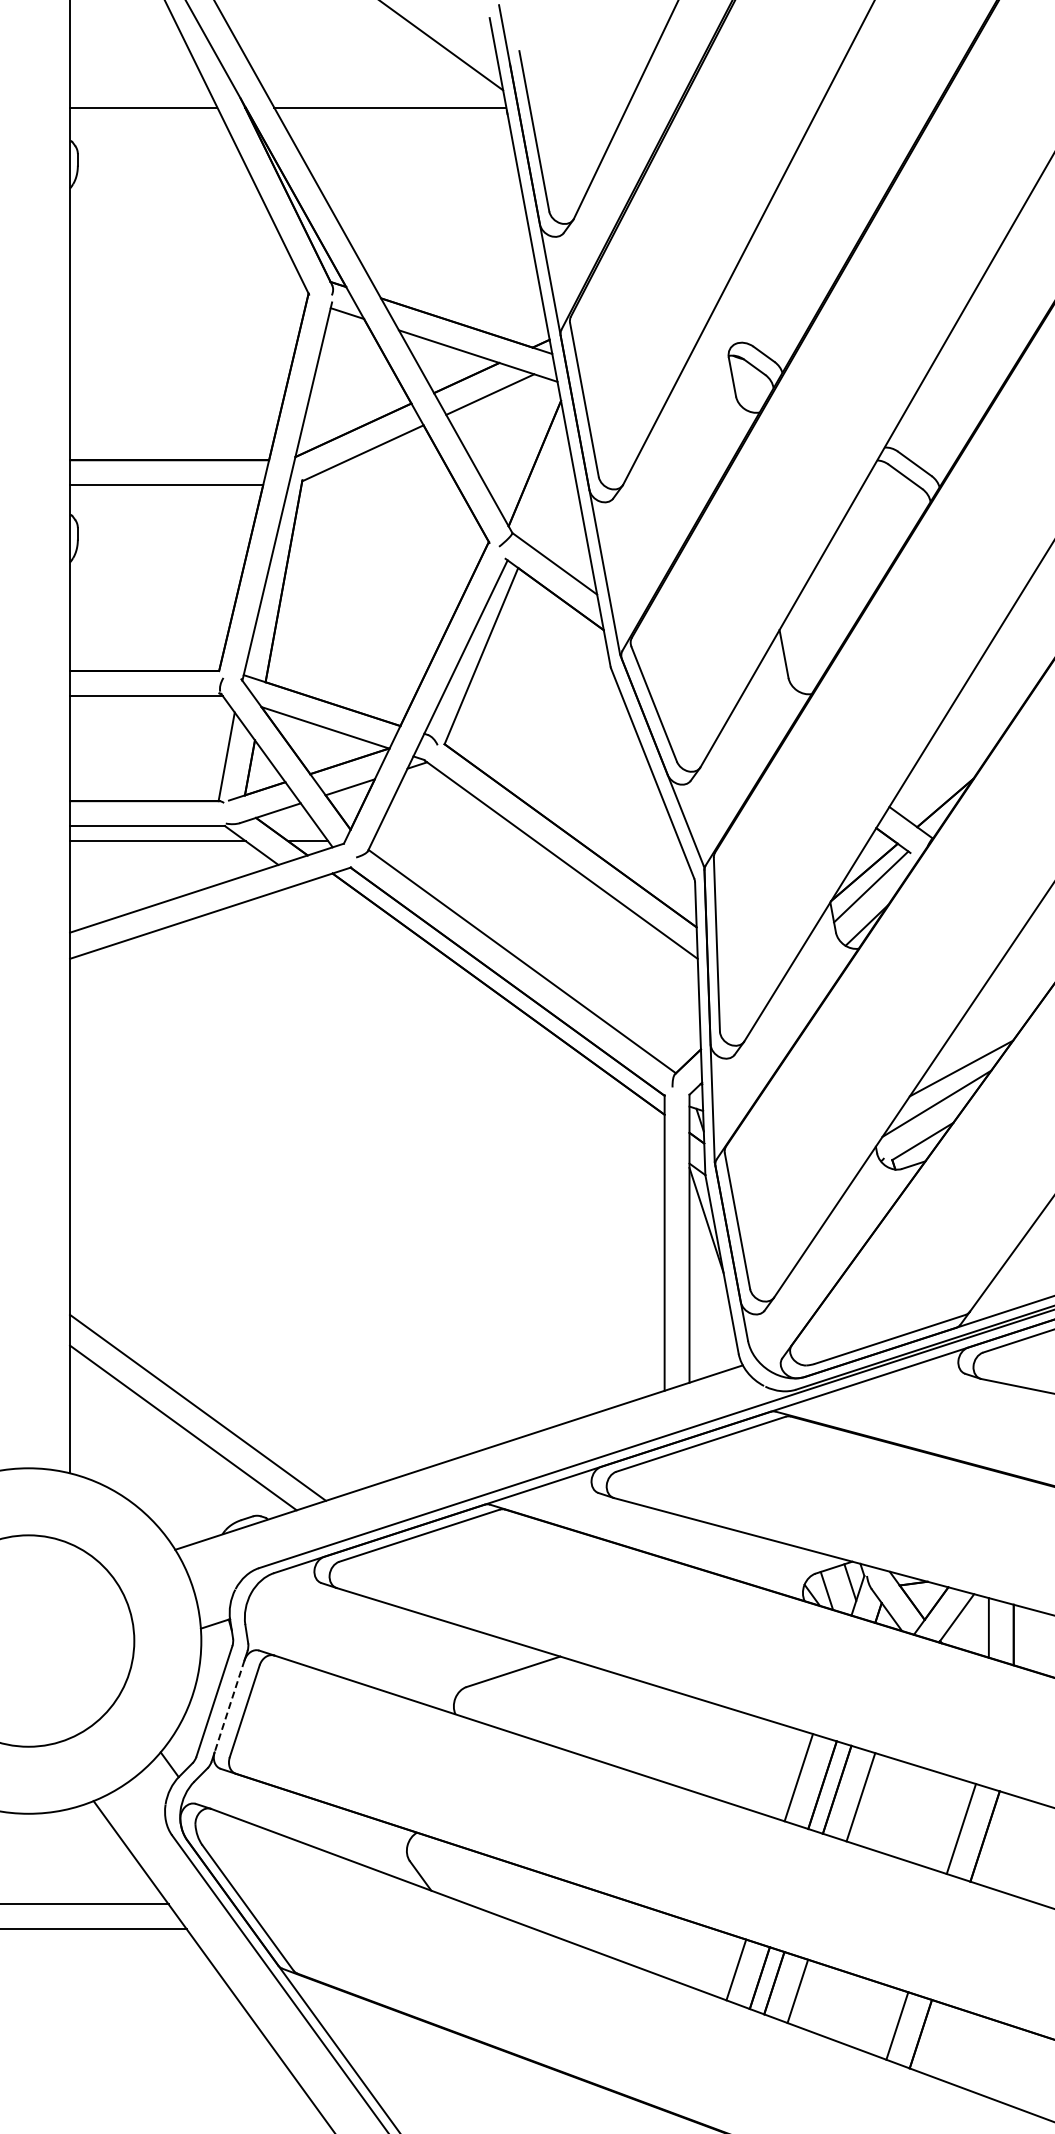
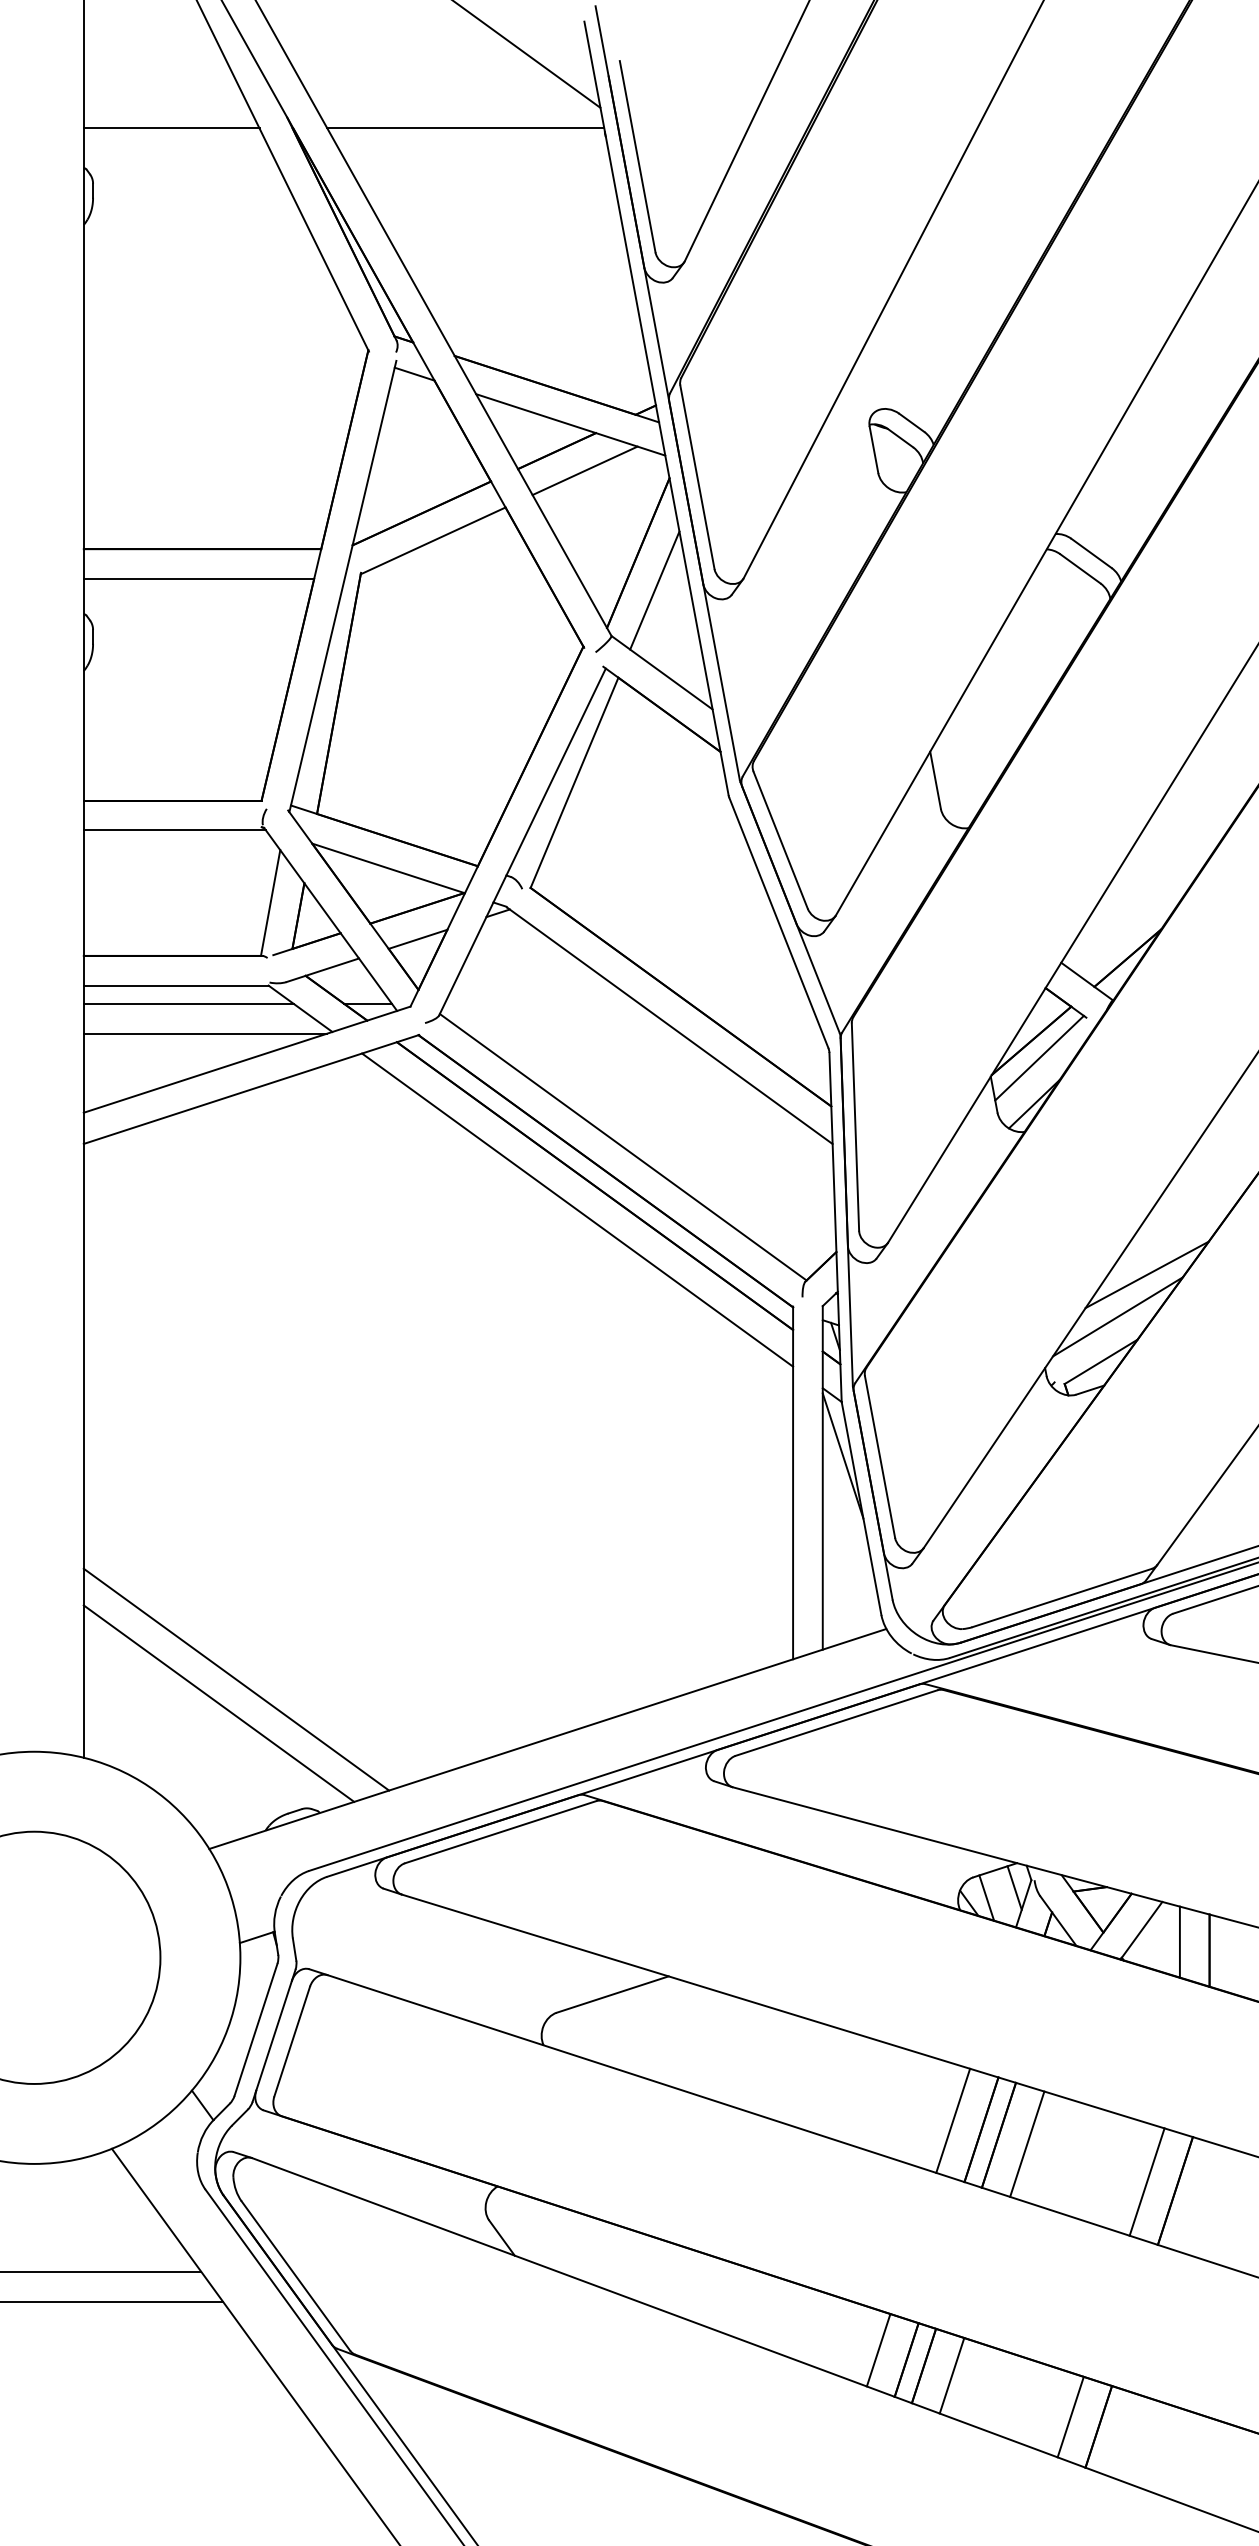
line: (548, 494) -> (654, 590), added
line: (172, 866) -> (205, 1033), added
line: (483, 1014) -> (577, 1210), added
line: (229, 1706) -> (273, 2035), dashed -> solid

